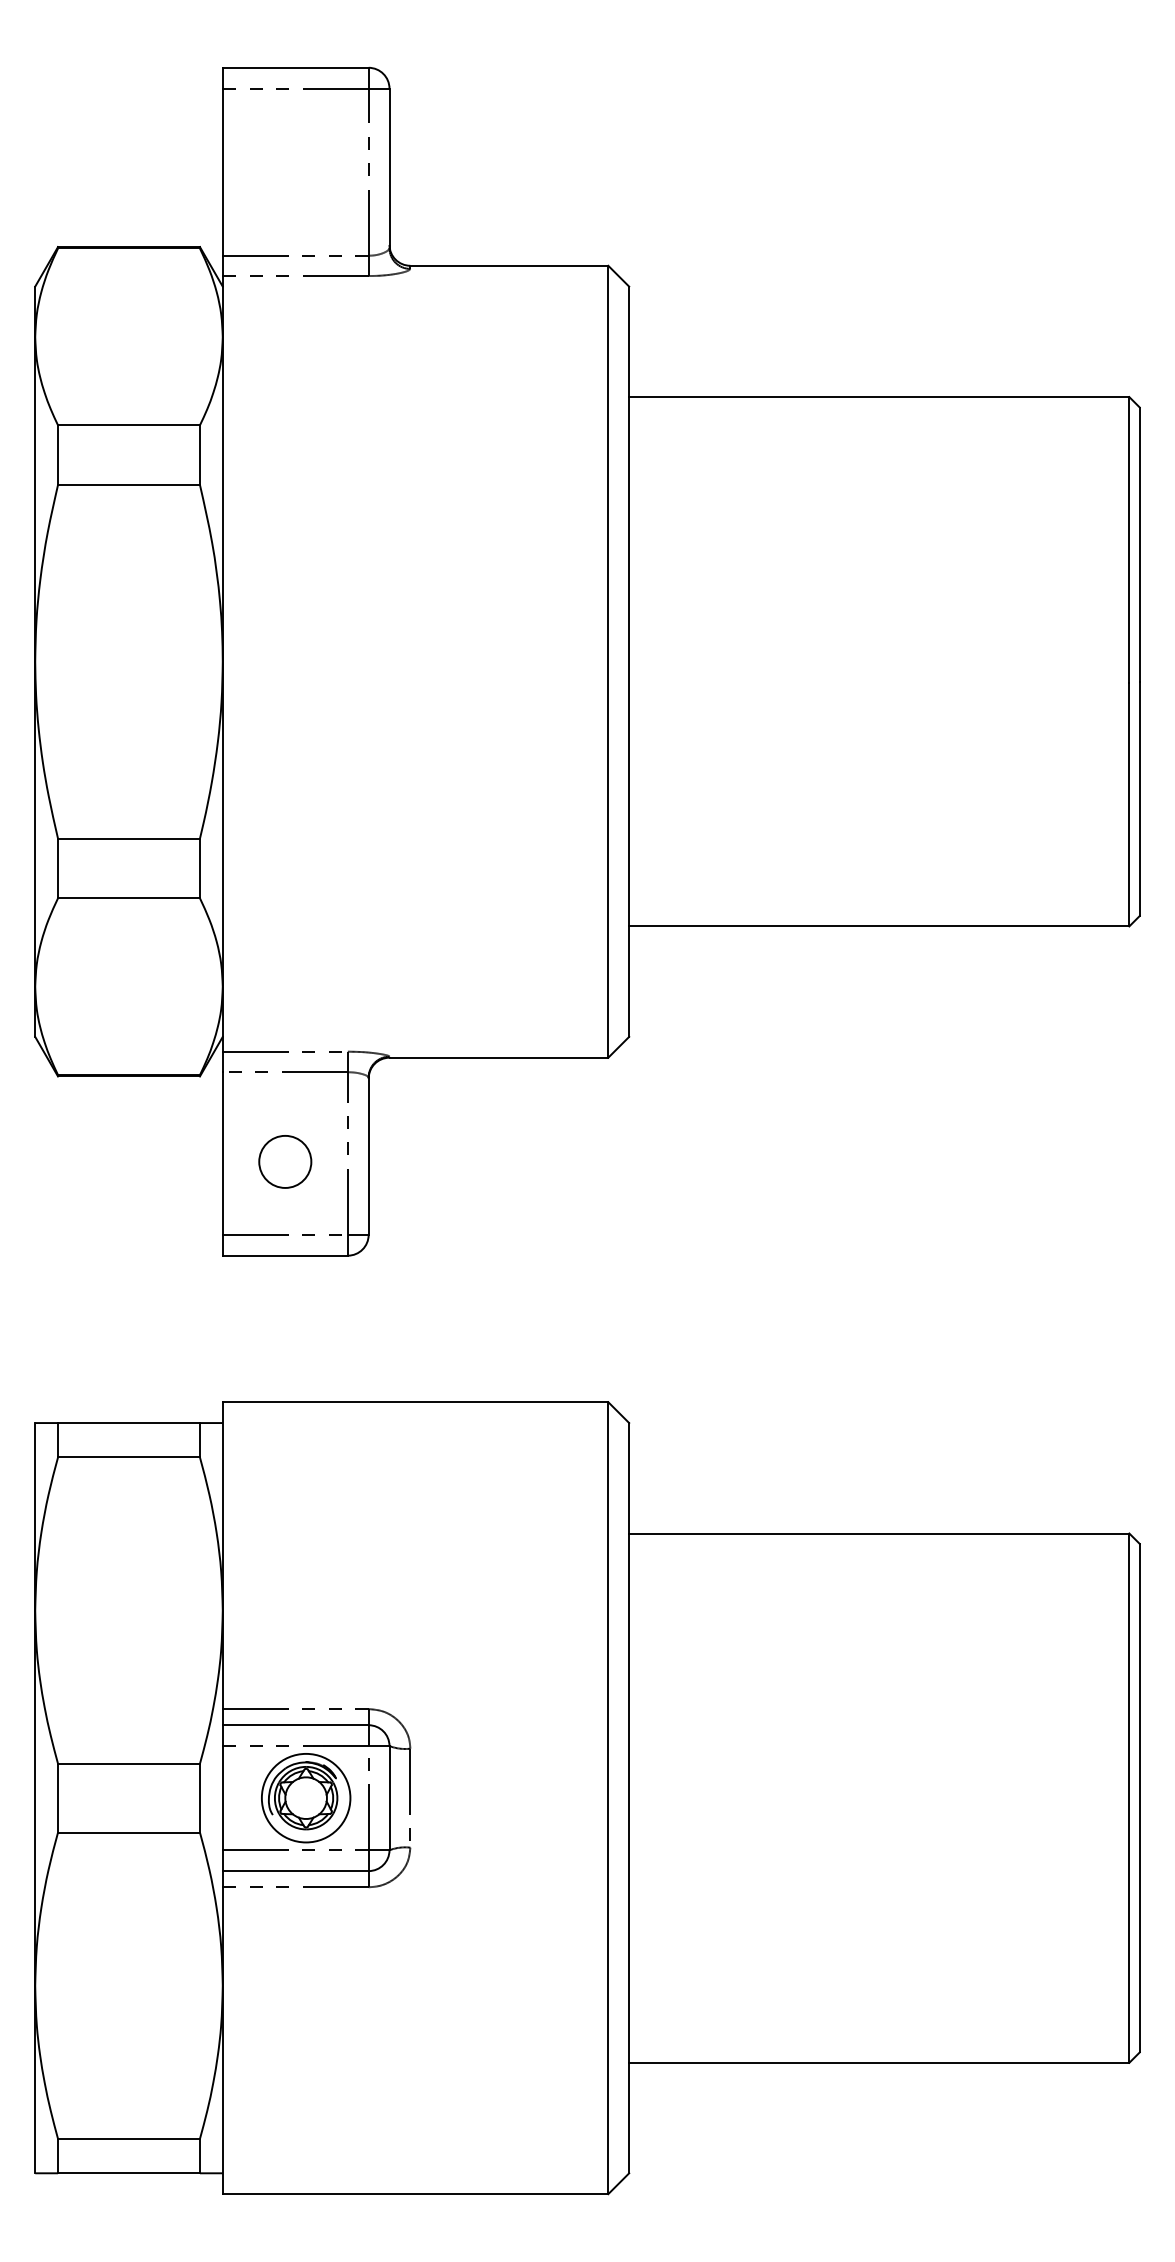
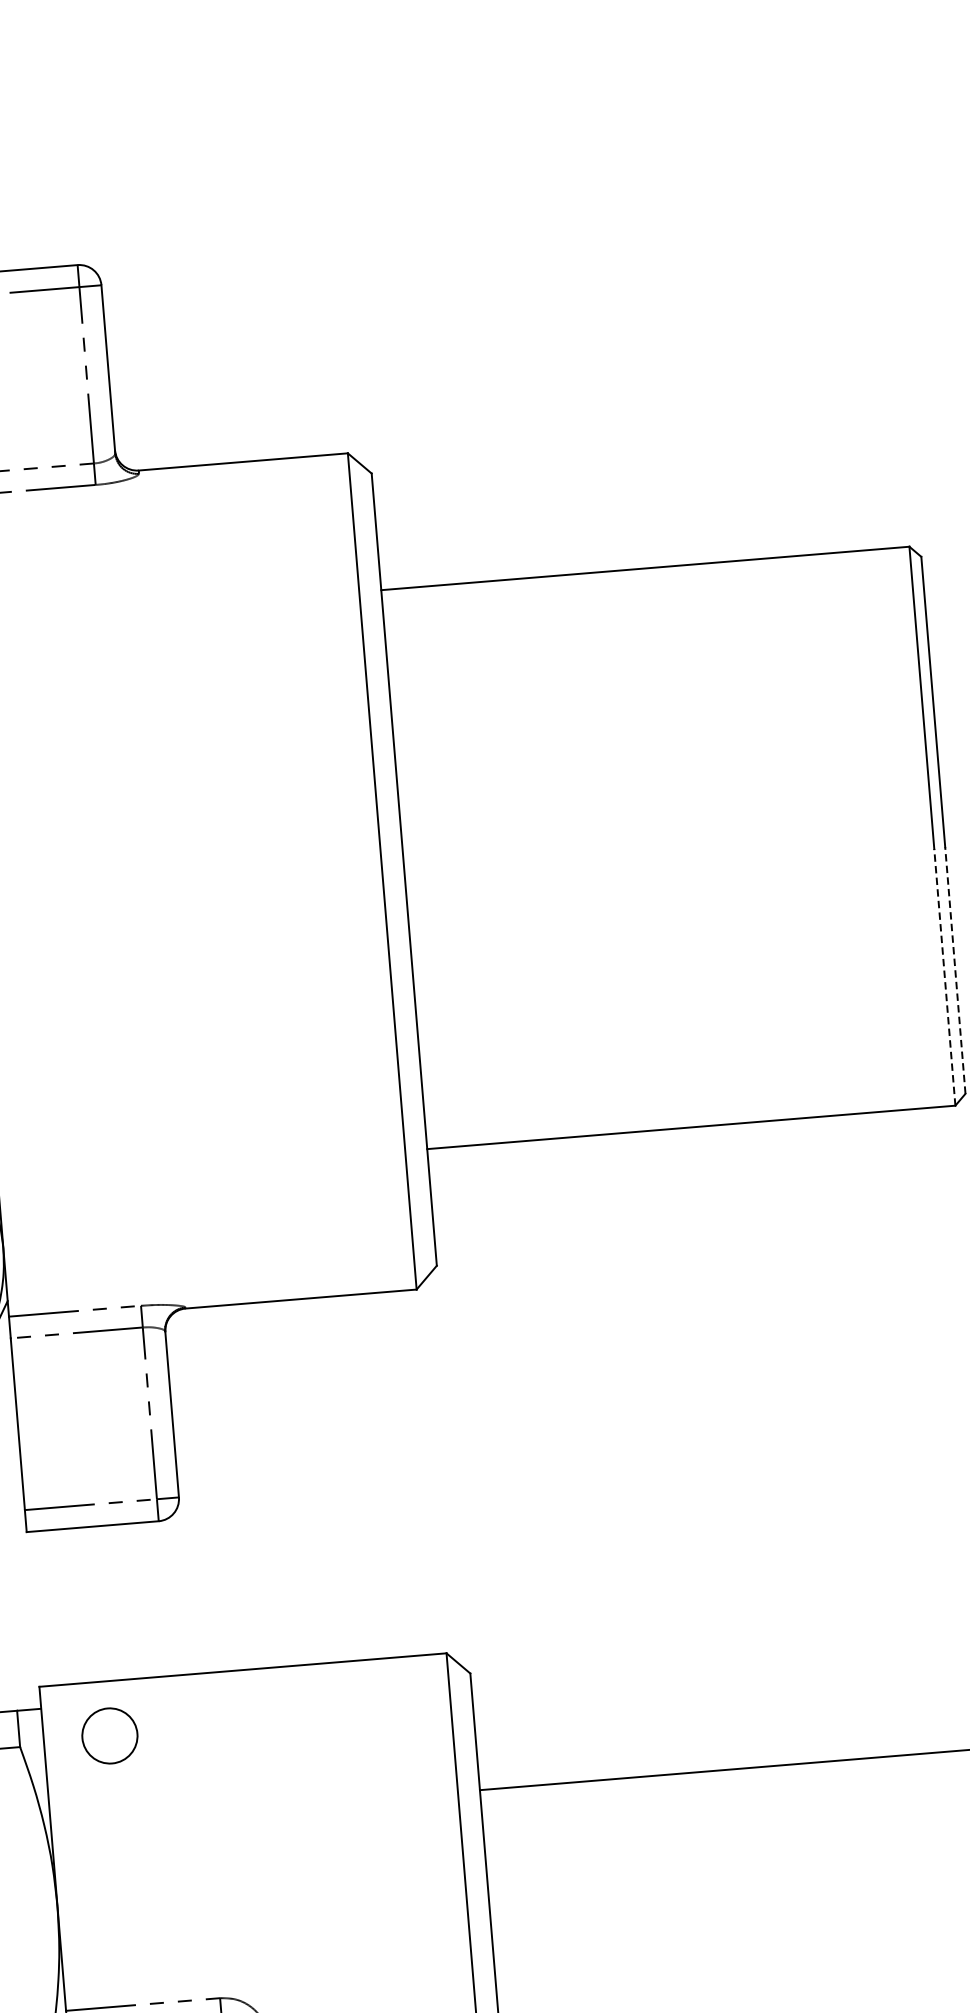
line: (1139, 799) -> (955, 970), solid -> dashed
line: (1129, 804) -> (944, 976), solid -> dashed
circle: (285, 1161) -> (110, 1735), moved

